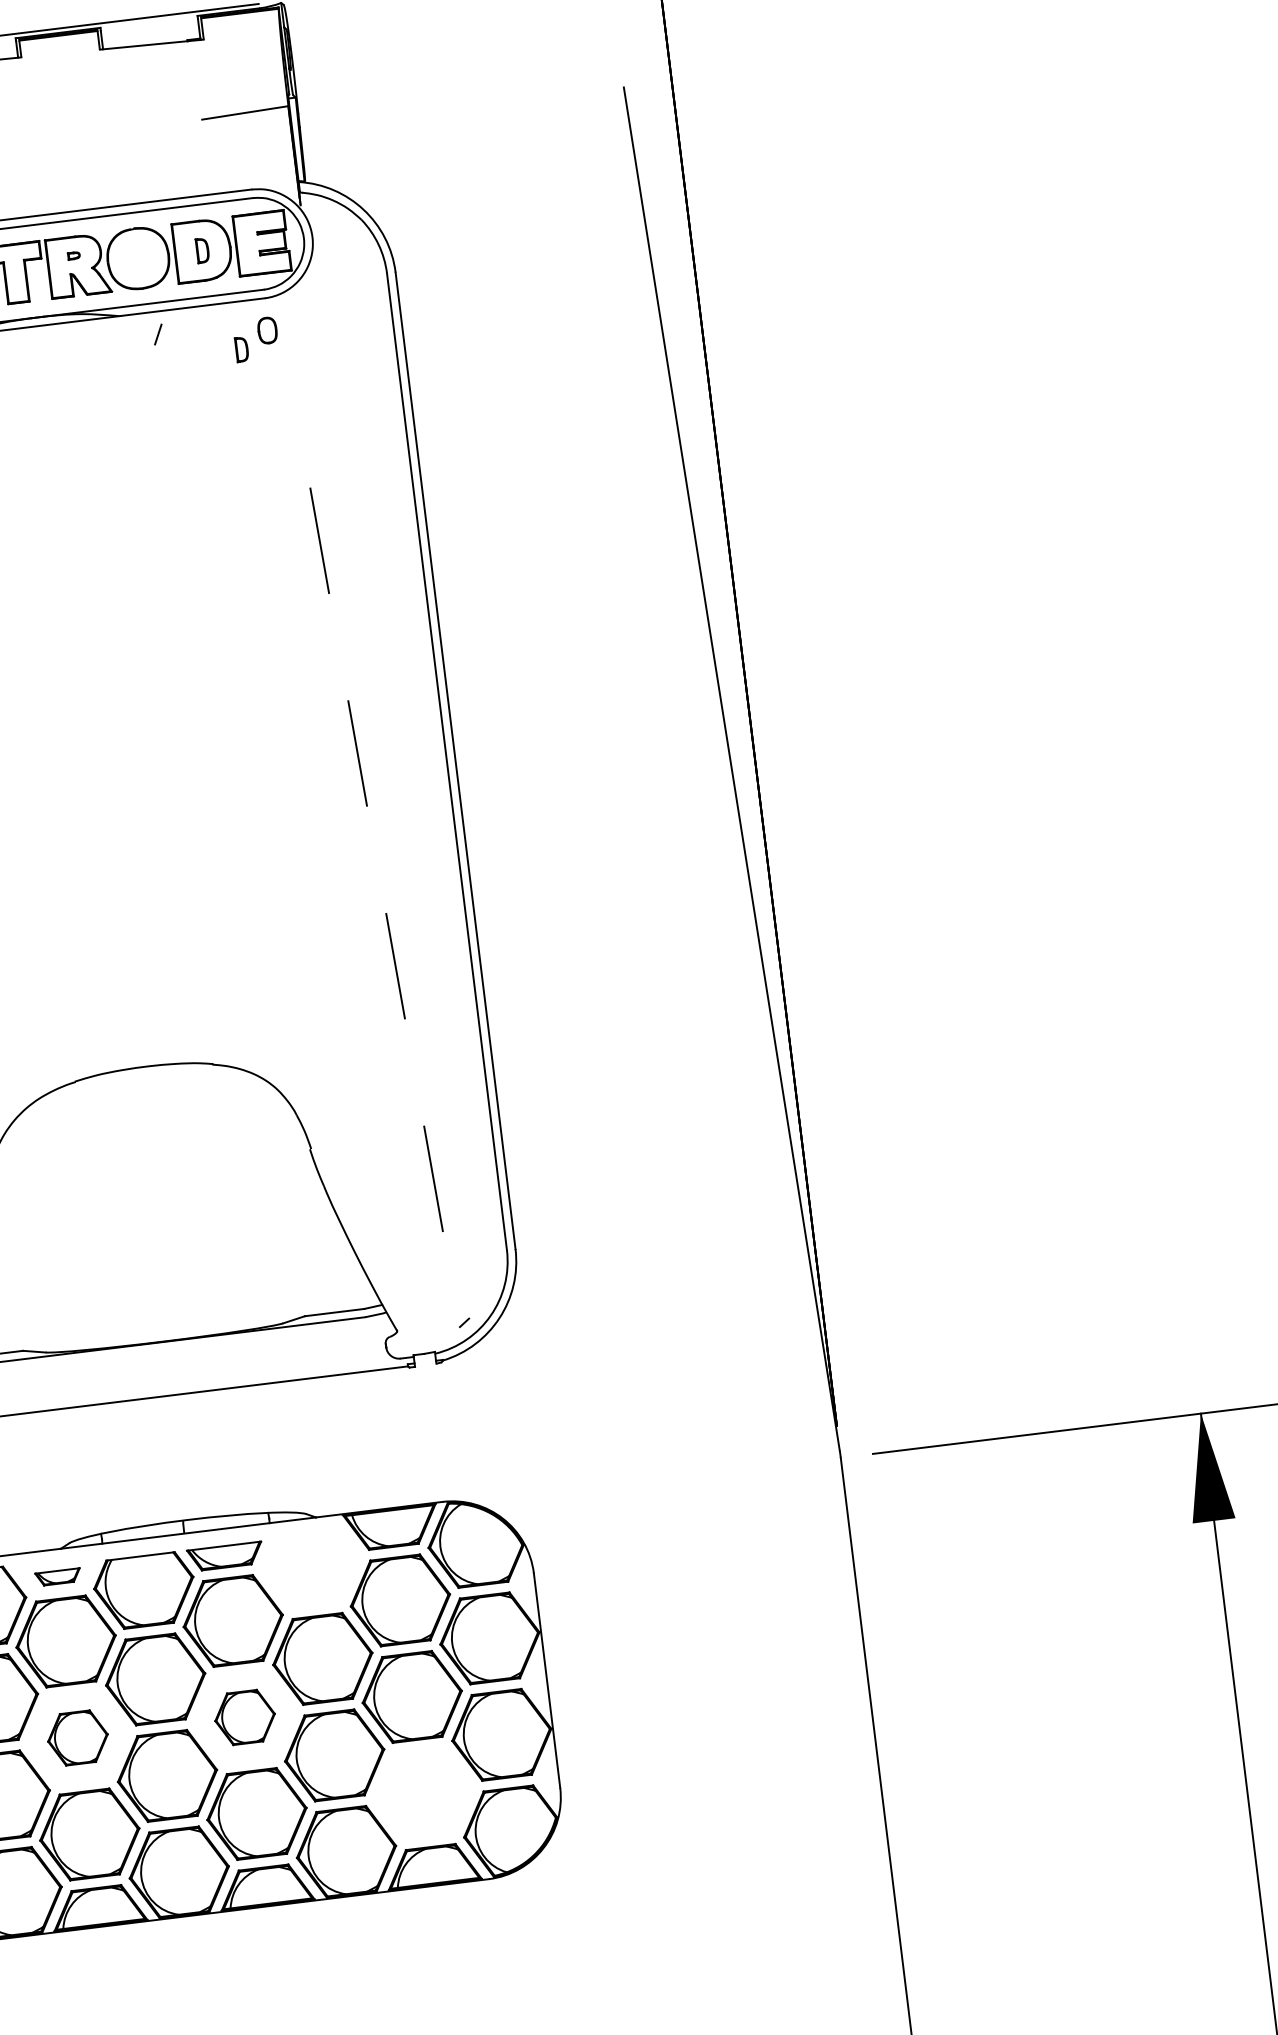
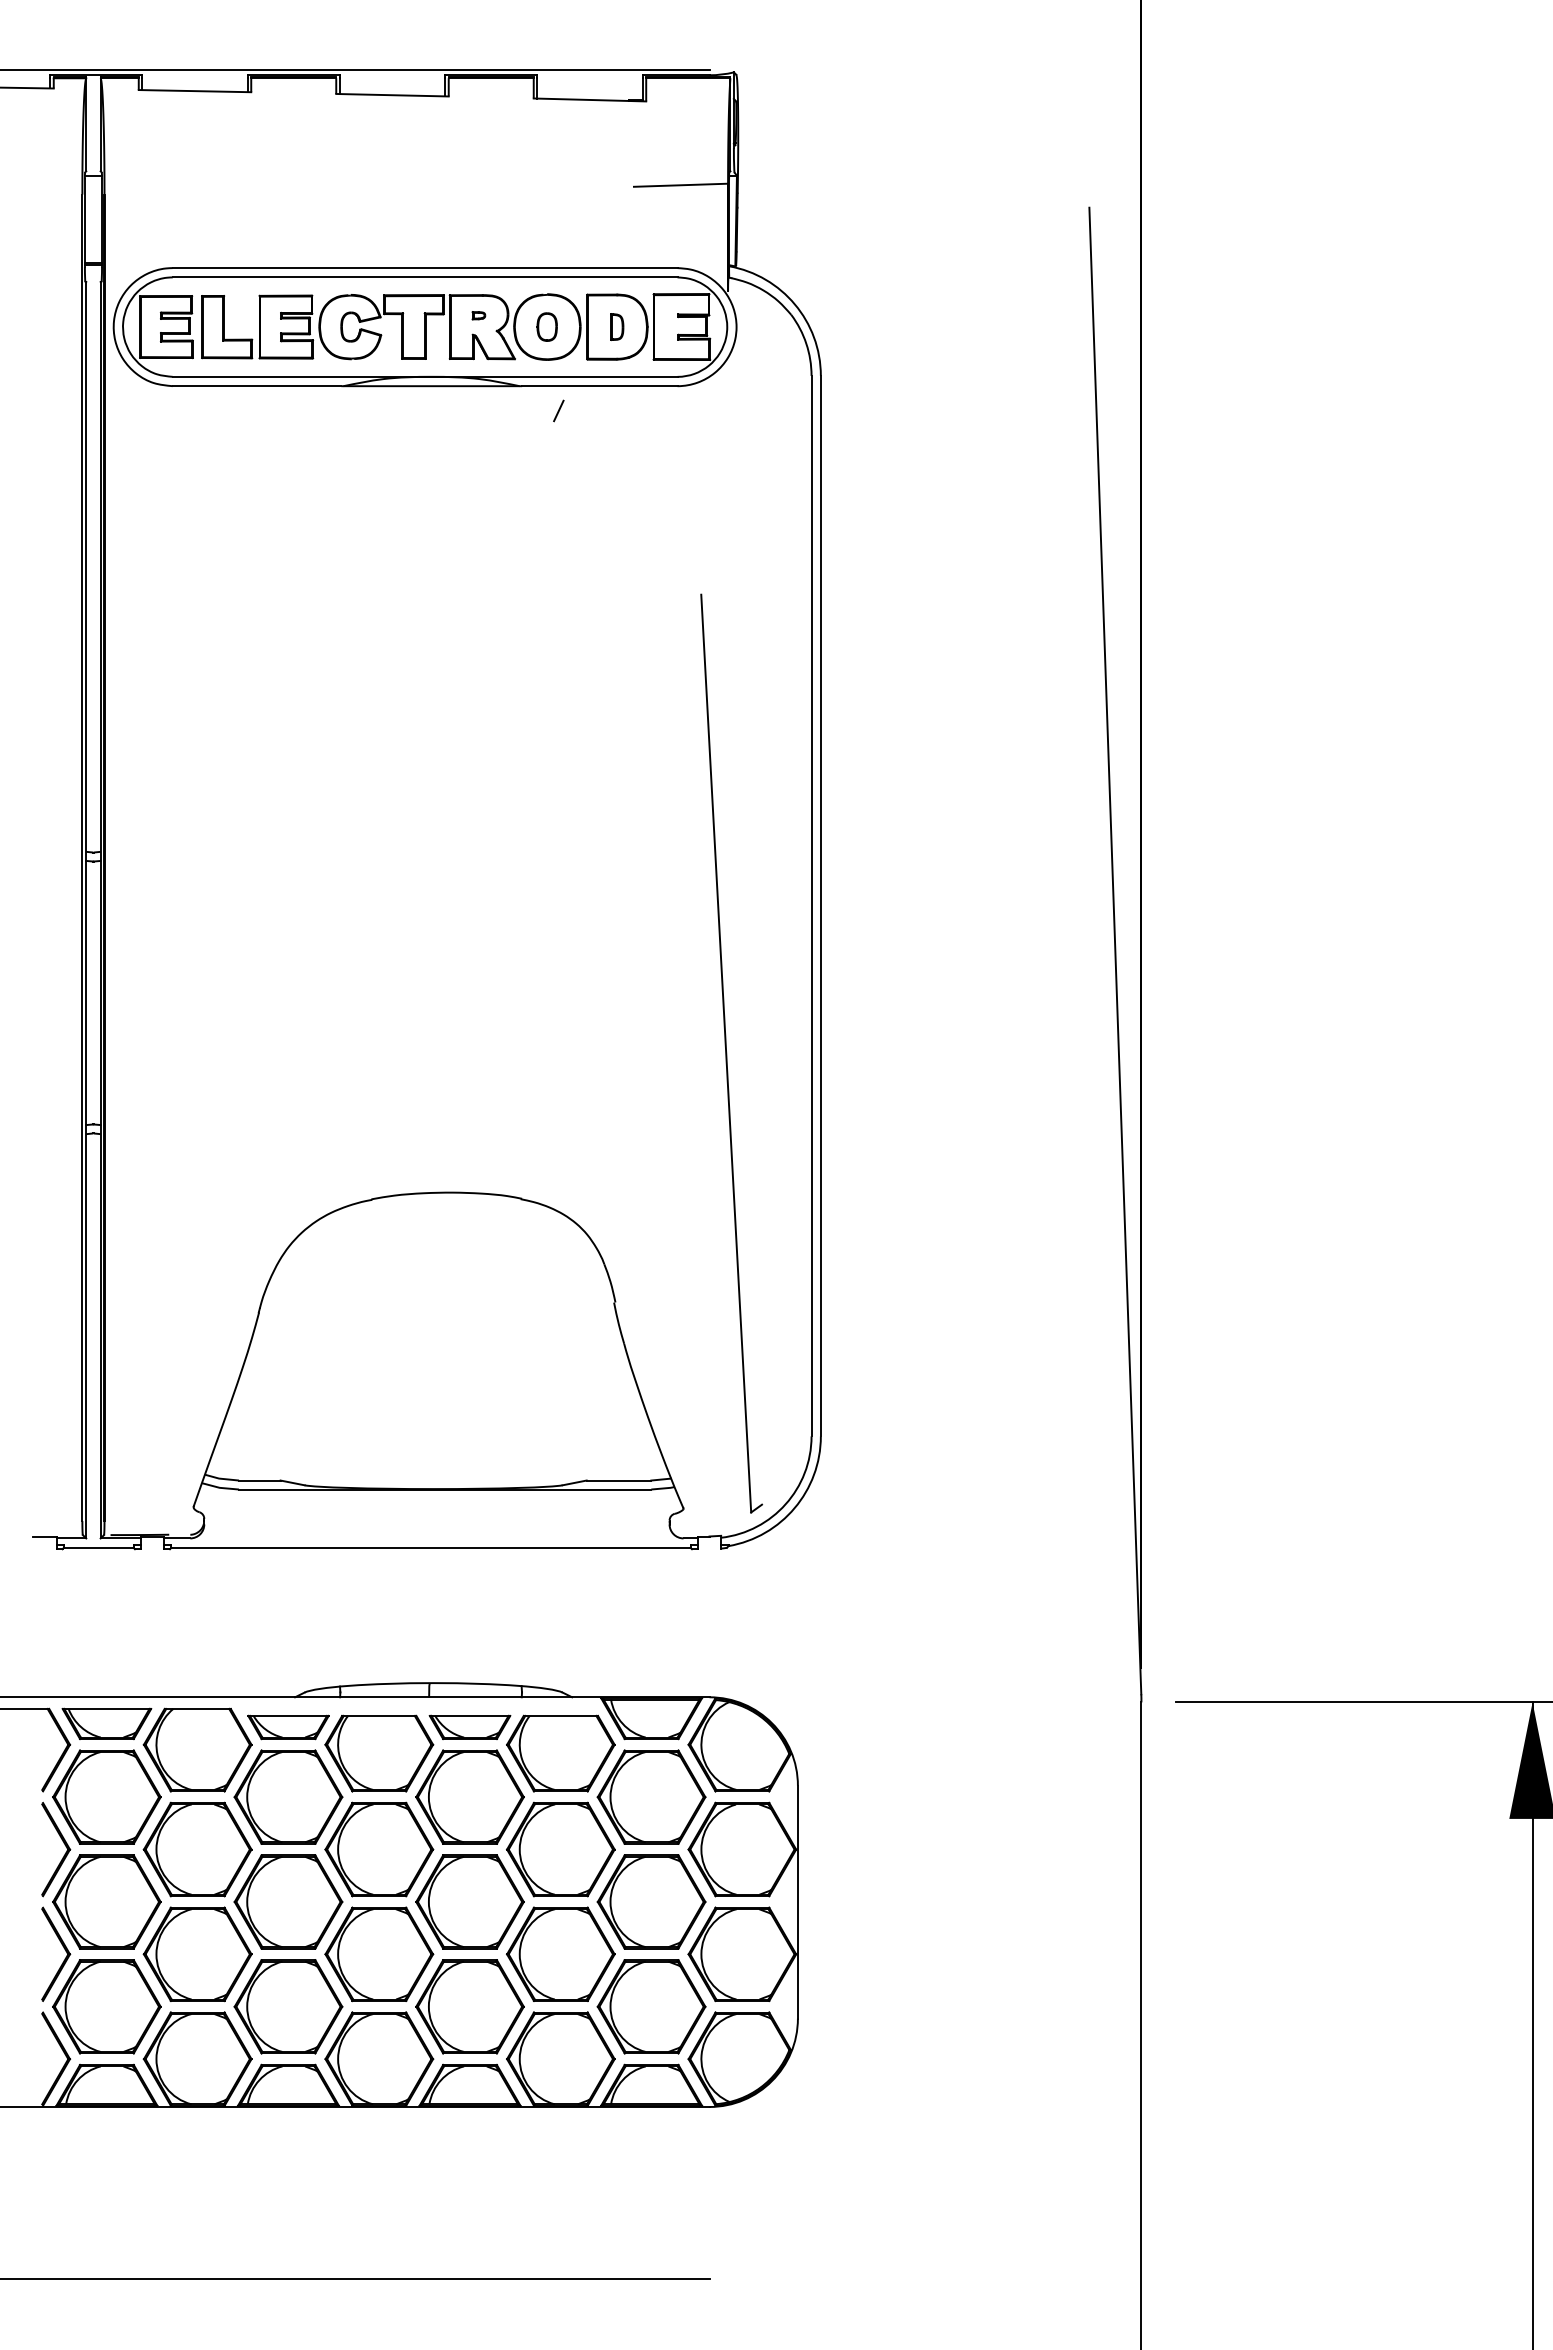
part: (266, 330) -> (546, 326), moved
part: (242, 349) -> (646, 437), removed
line: (385, 907) -> (726, 1053), dashed -> solid
part: (311, 1570) -> (560, 1753), added
part: (58, 1577) -> (288, 1727), size x1.67
part: (244, 1717) -> (469, 1901), size x1.67
part: (77, 1737) -> (288, 1901), size x1.67
part: (424, 1793) -> (651, 2006), added

